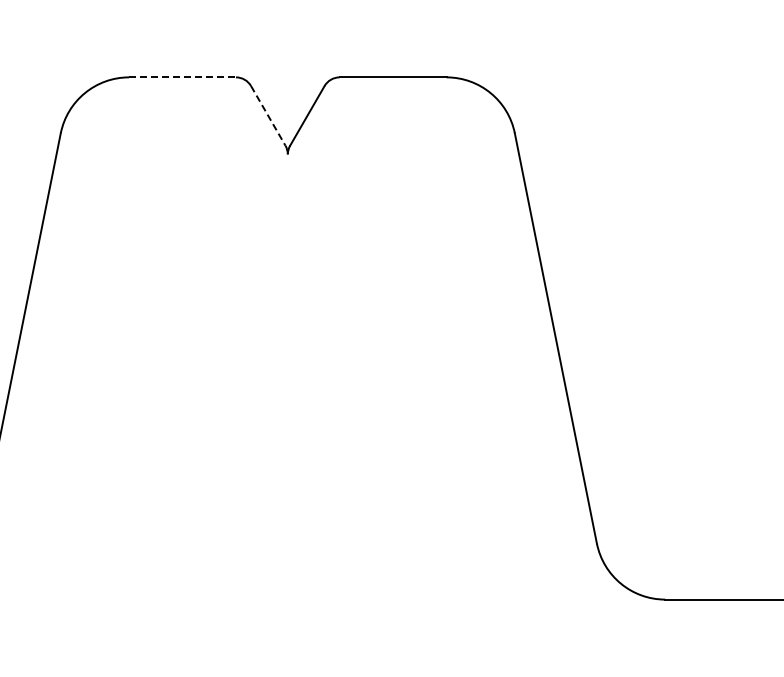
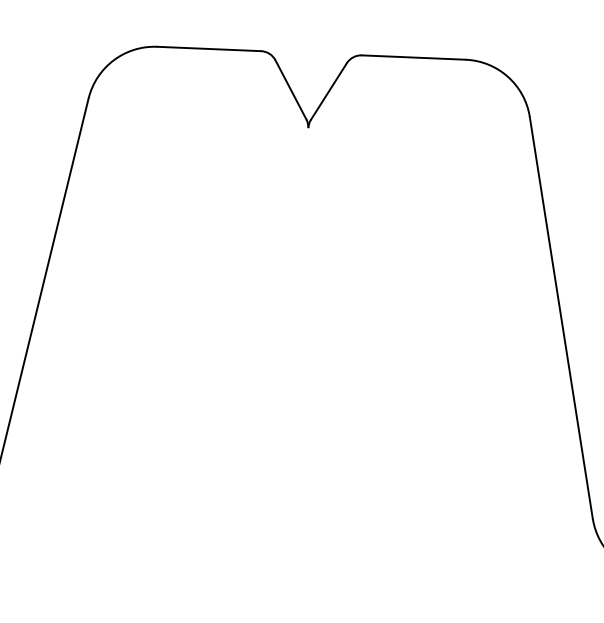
line: (183, 77) -> (210, 49), dashed -> solid
line: (268, 116) -> (291, 90), dashed -> solid

